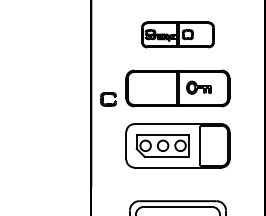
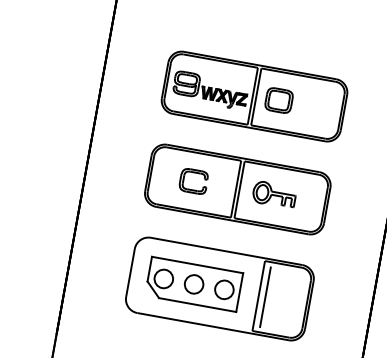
part: (177, 34) -> (253, 95), size x1.43
part: (108, 99) -> (193, 181), moved
line: (204, 145) -> (266, 296), added

